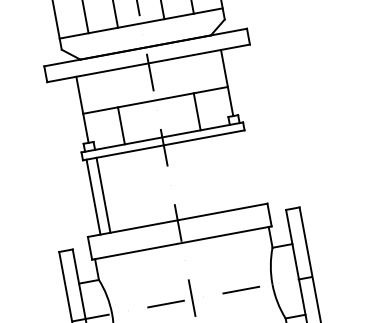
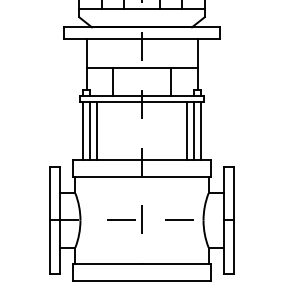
line: (248, 167) -> (201, 130), added
line: (237, 169) -> (193, 130), added
line: (228, 171) -> (186, 130), added
line: (112, 192) -> (97, 130), added

